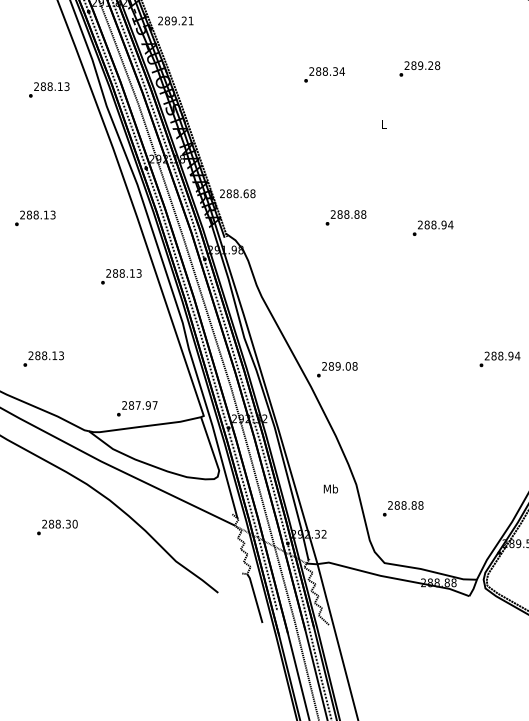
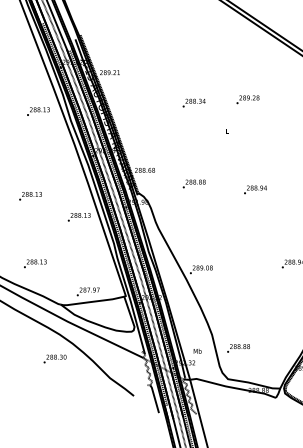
text: (344, 216) -> (193, 183), moved
text: (35, 218) -> (30, 196), moved
text: (330, 489) -> (197, 351), moved
text: (56, 526) -> (54, 358), moved

